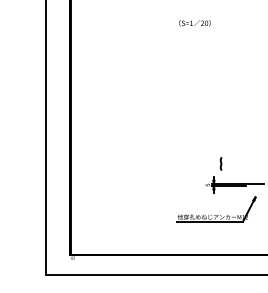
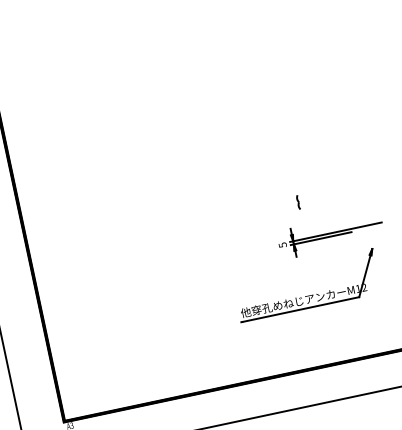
part: (220, 163) -> (297, 201), size x0.6

